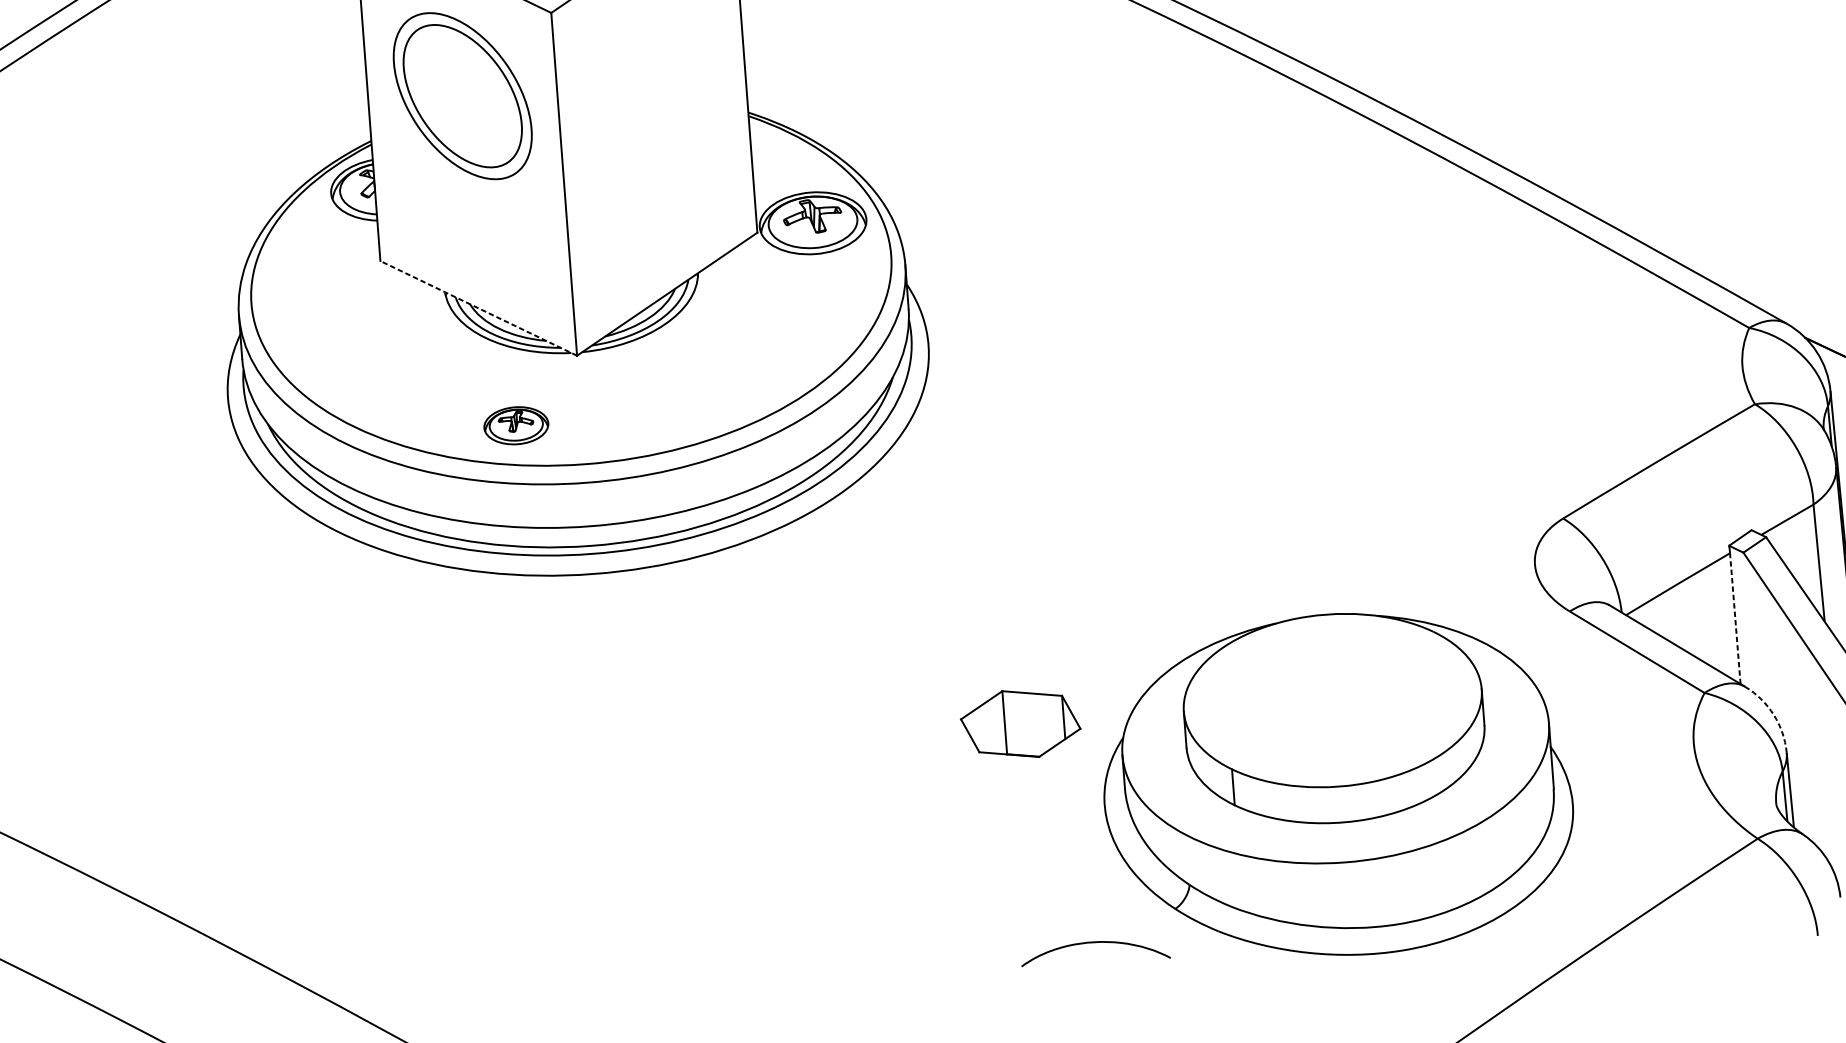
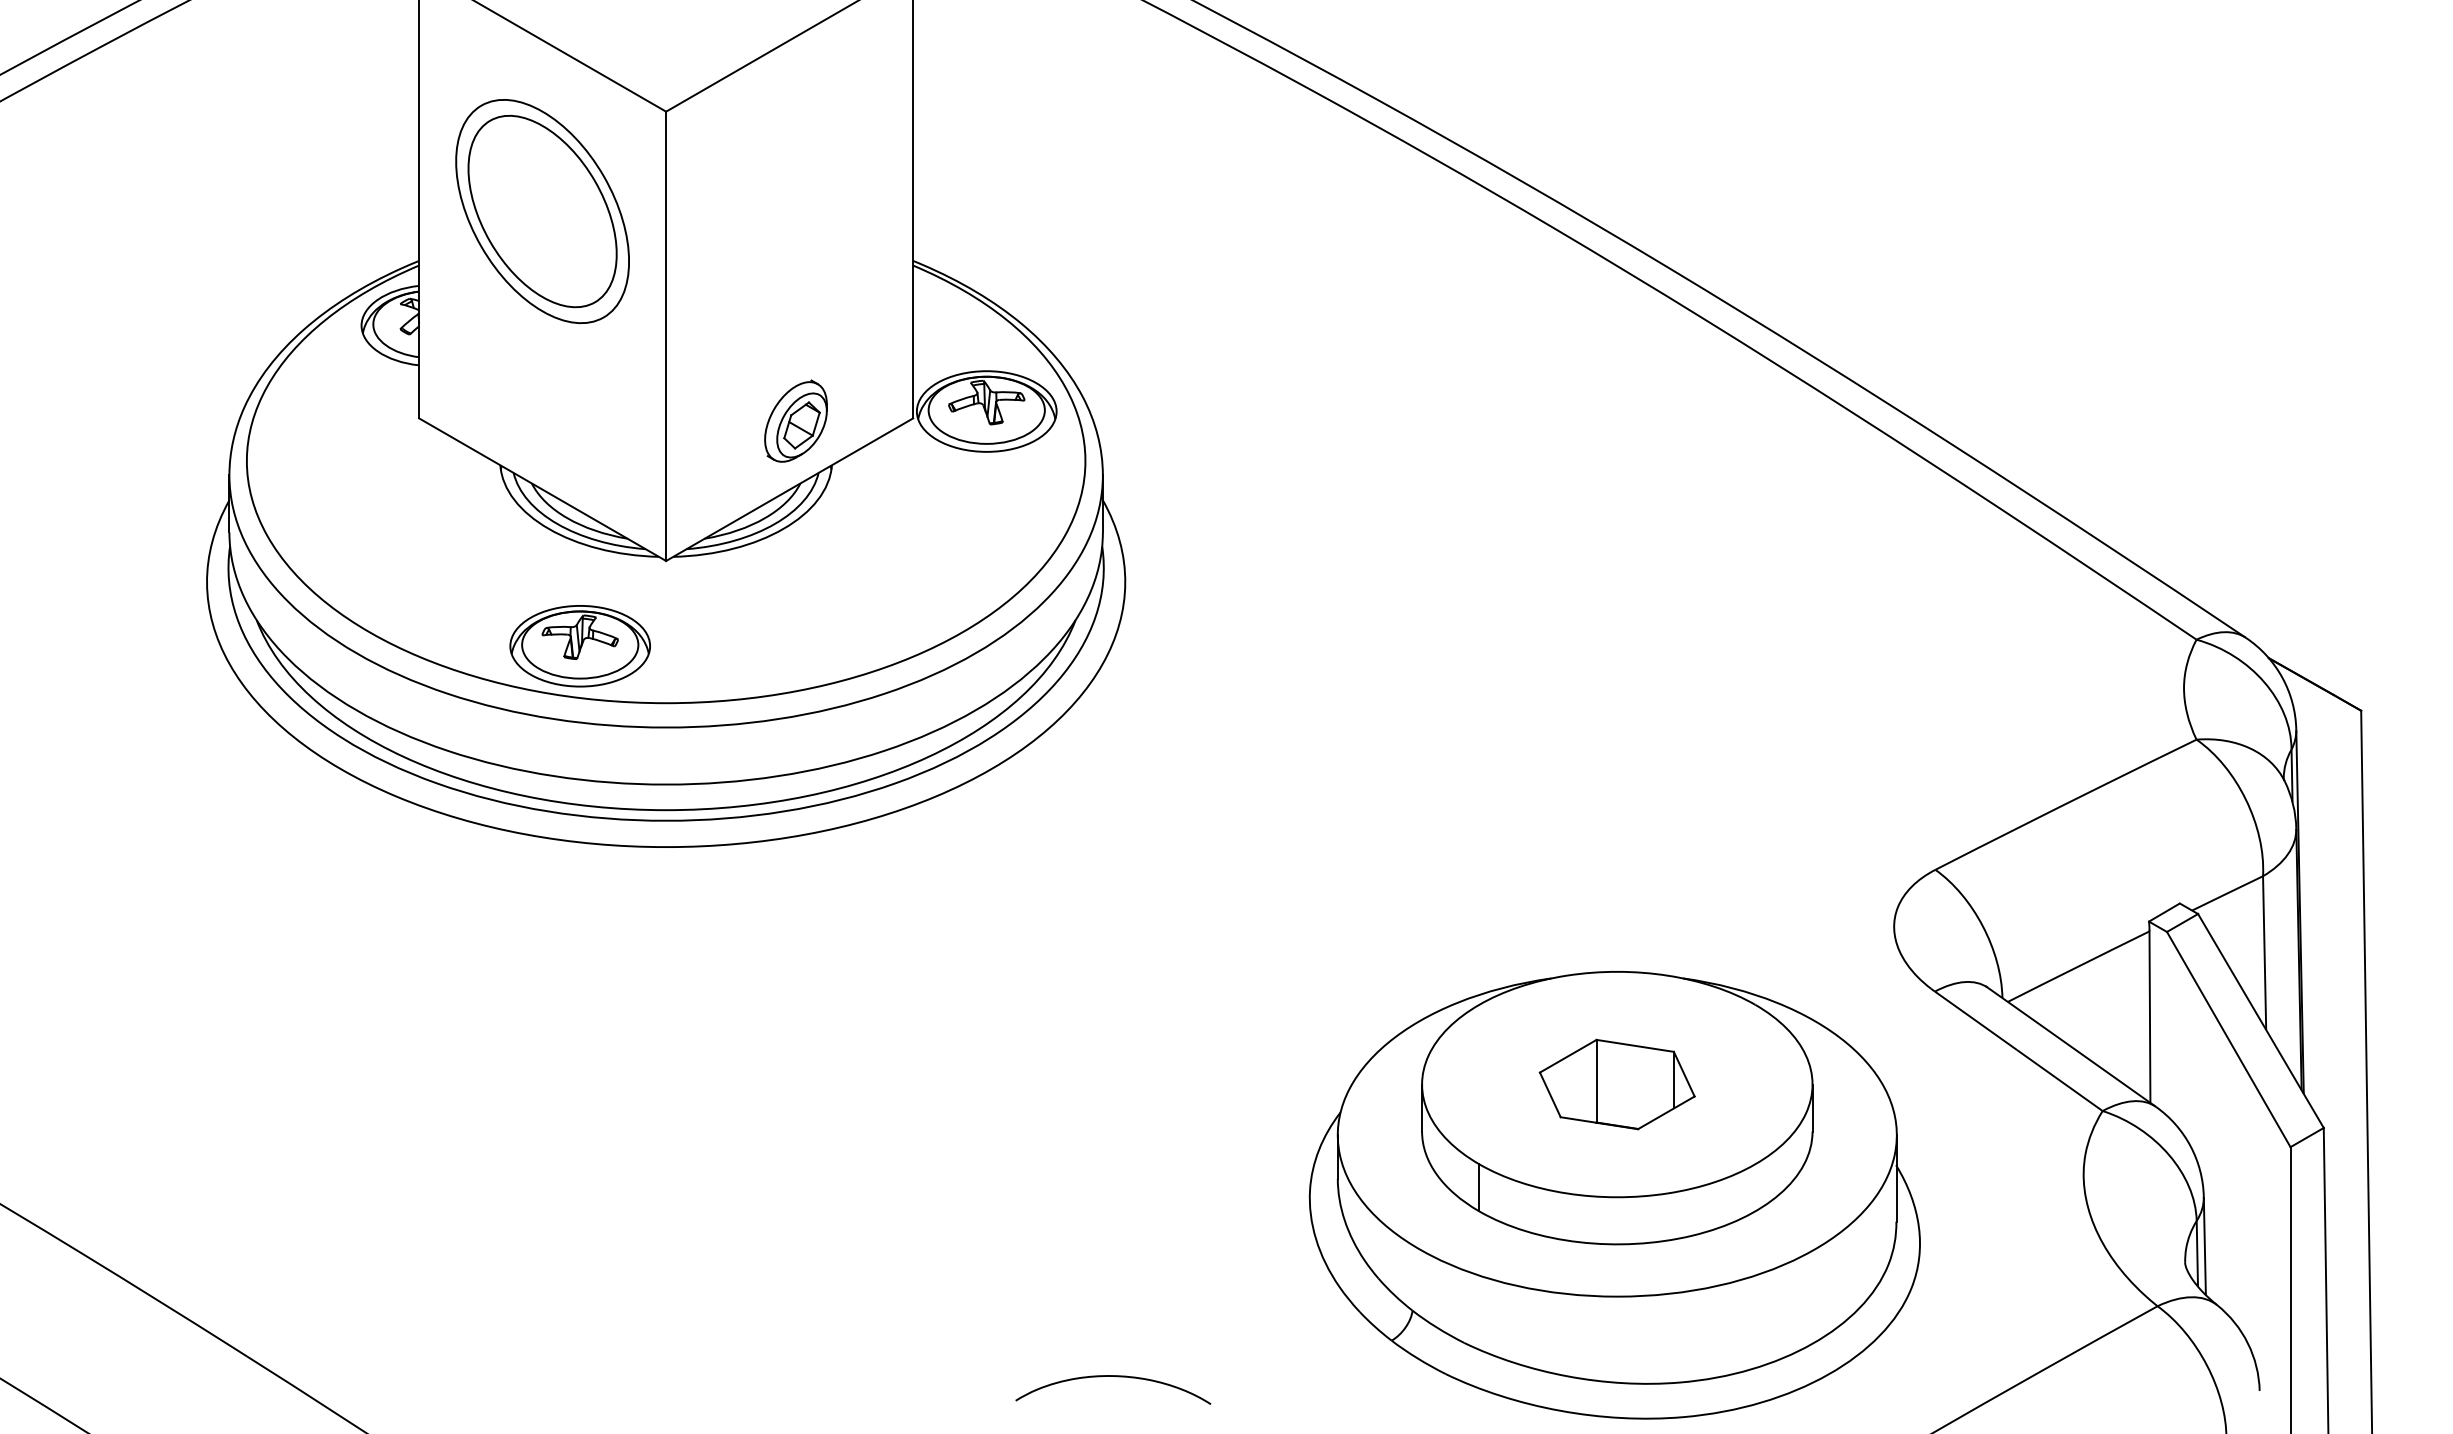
part: (667, 241) -> (795, 420), added
line: (478, 308) -> (542, 489), dashed -> solid
part: (515, 425) -> (579, 646), size x1.67
line: (1734, 618) -> (2149, 1017), dashed -> solid
arc: (1773, 715) -> (2190, 1146), dashed -> solid
part: (1020, 724) -> (1616, 1084), moved
curve: (1097, 943) -> (1117, 1377), moved

